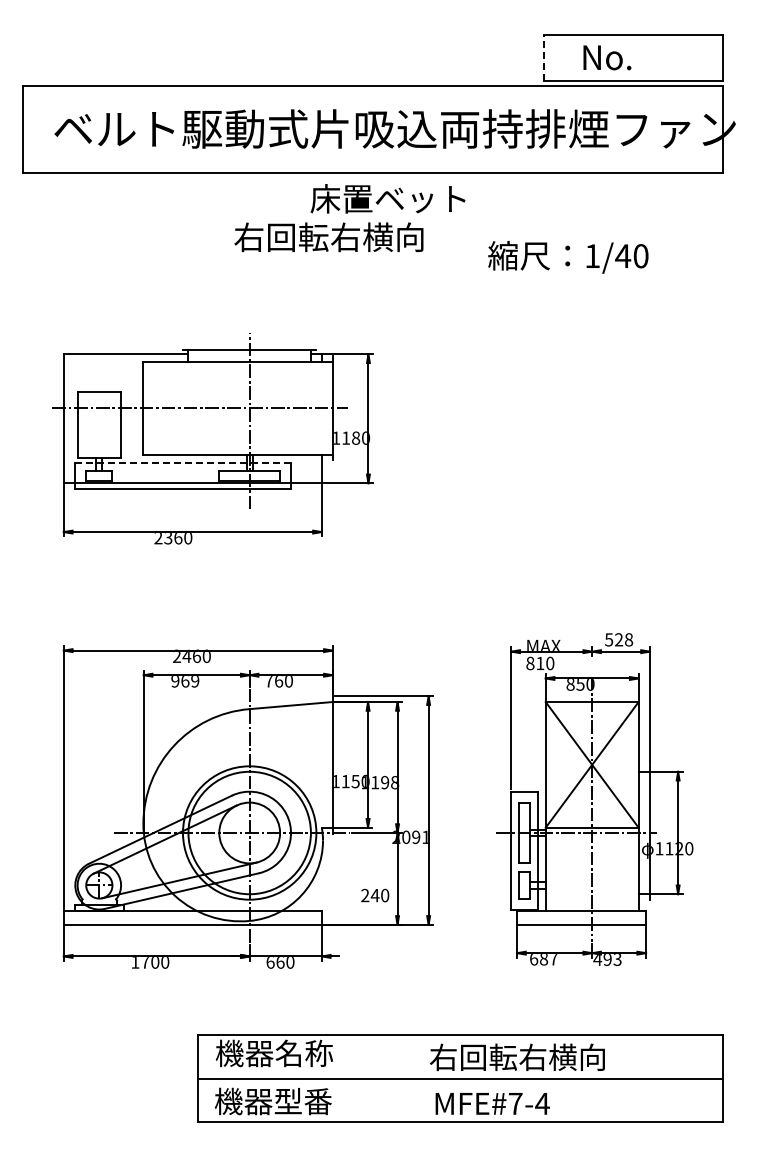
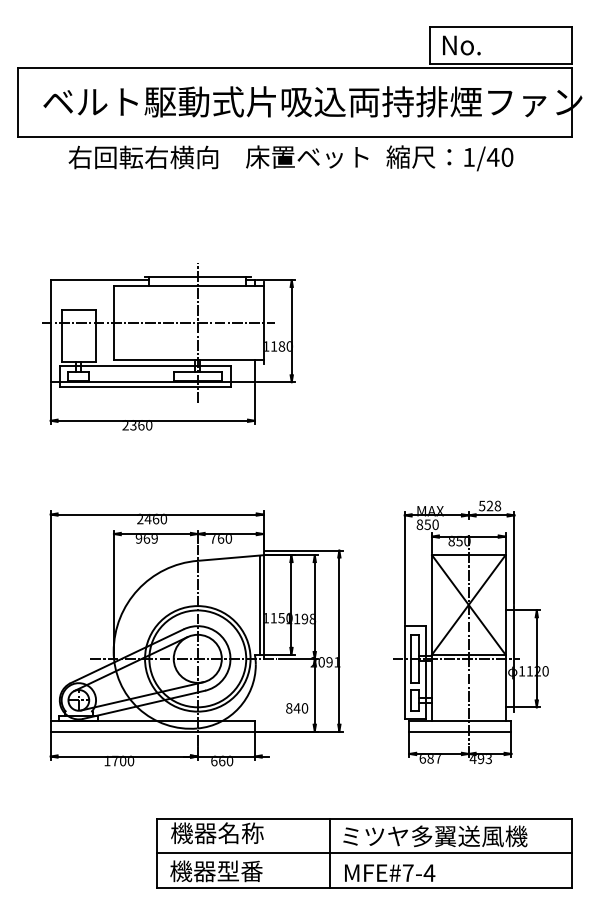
line: (543, 57) -> (430, 45), dashed -> solid
text: (607, 57) -> (461, 45), moved
text: (328, 237) -> (143, 157), moved
text: (568, 257) -> (450, 158), moved
line: (183, 462) -> (145, 365), dashed -> solid
text: (540, 663) -> (427, 524), 810 -> 850
line: (328, 764) -> (260, 604), added
text: (365, 895) -> (289, 708), 240 -> 840
text: (547, 1057) -> (433, 836), 右回転右横向 -> ミツヤ多翼送風機
line: (416, 1078) -> (329, 853), added

